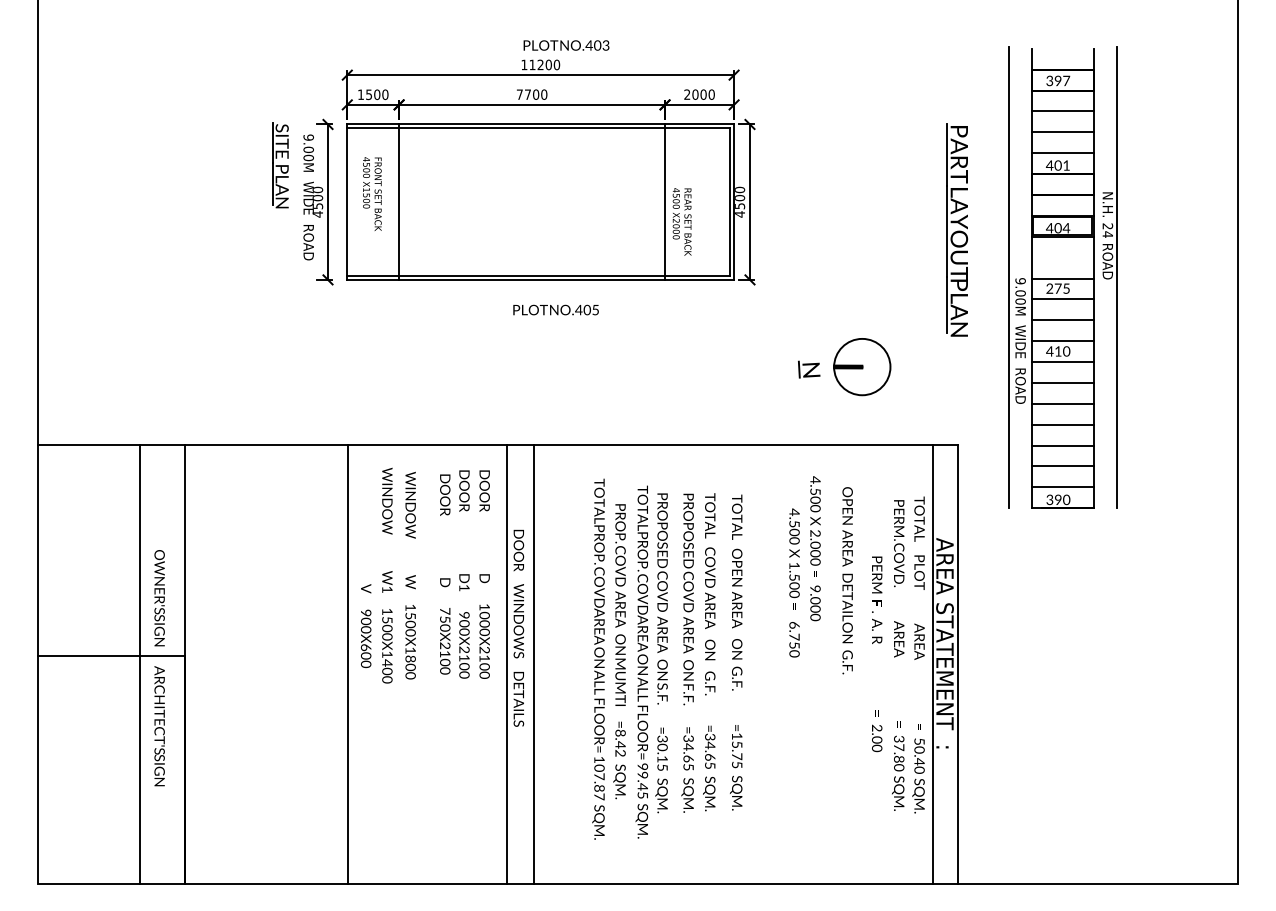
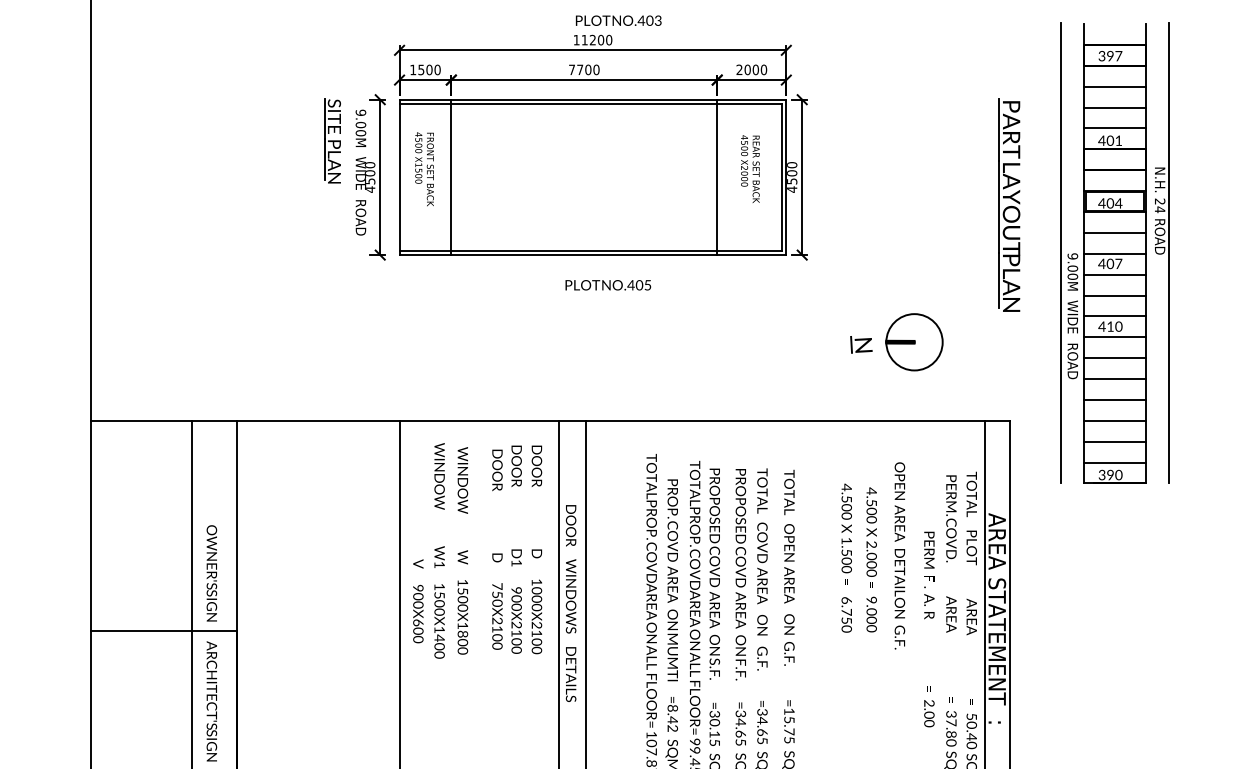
text: (681, 221) -> (749, 168), moved
line: (1062, 257) -> (1114, 232), added
text: (1057, 288) -> (1109, 263), 275 -> 407
text: (815, 548) -> (871, 559), moved

